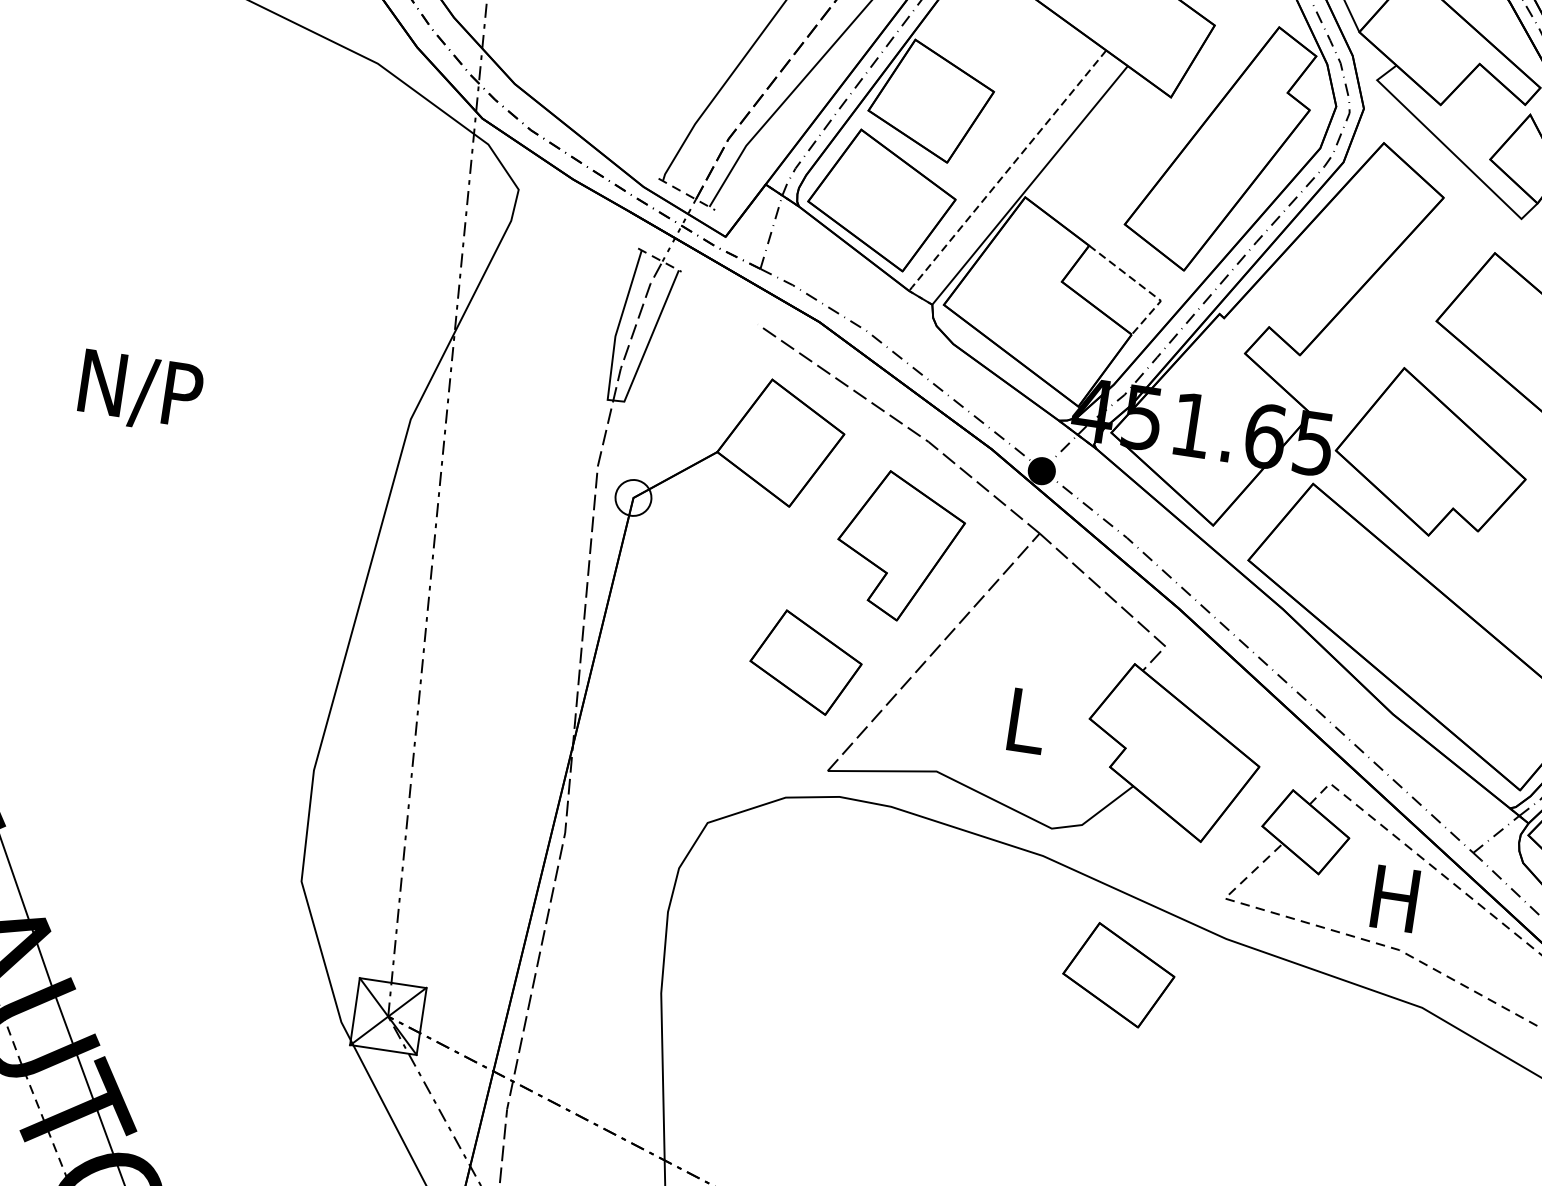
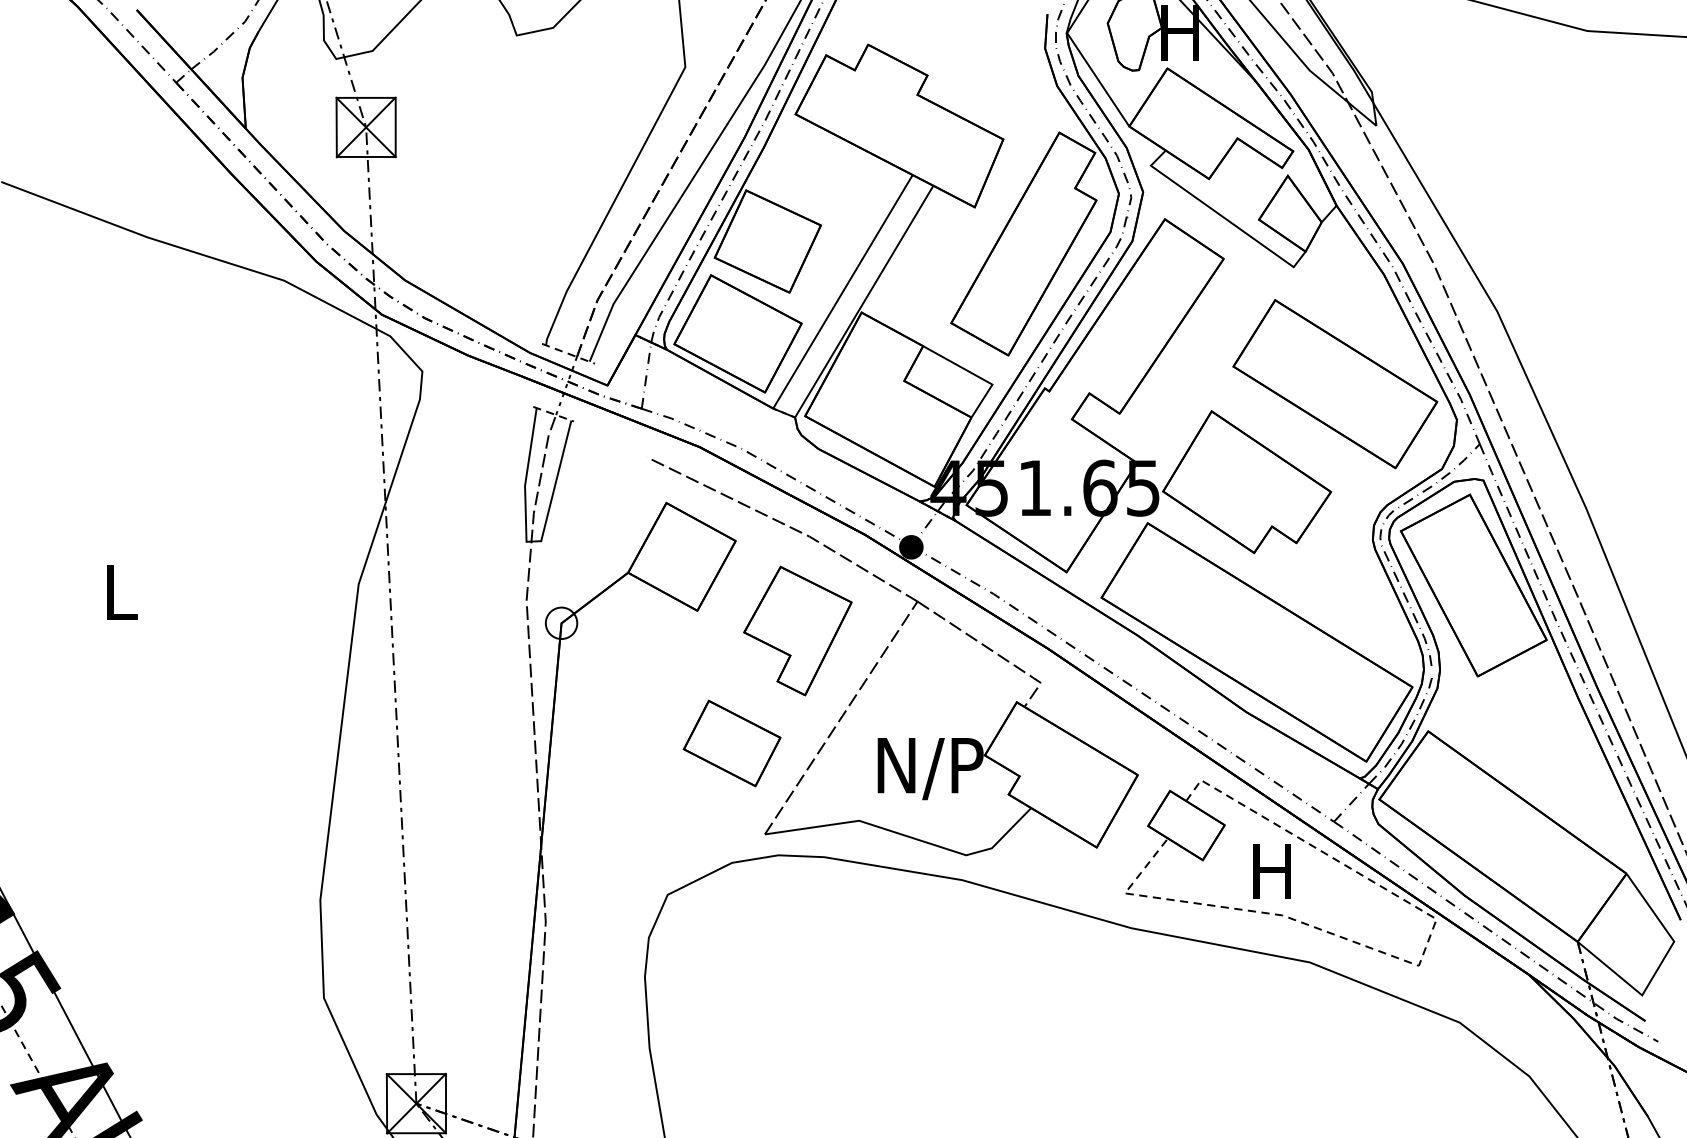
line: (1007, 171) -> (842, 292), dashed -> solid
line: (1144, 287) -> (976, 375), dashed -> solid
text: (140, 392) -> (121, 595), N/P -> L
text: (1025, 725) -> (930, 769), L -> N/P
part: (1118, 975) -> (1042, 973), removed

